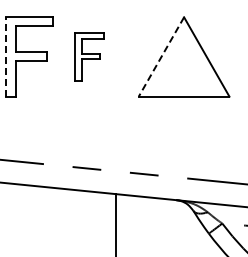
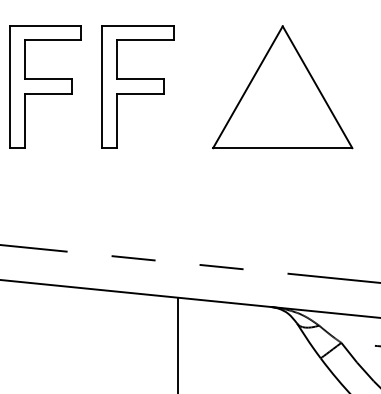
line: (6, 56) -> (10, 86), dashed -> solid
part: (89, 56) -> (137, 86), size x1.67
line: (161, 56) -> (248, 86), dashed -> solid

